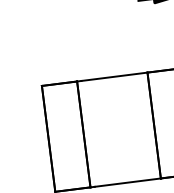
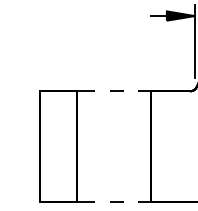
line: (114, 76) -> (116, 91), solid -> dashed
line: (128, 182) -> (116, 202), solid -> dashed

